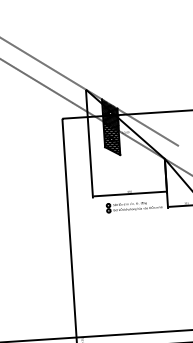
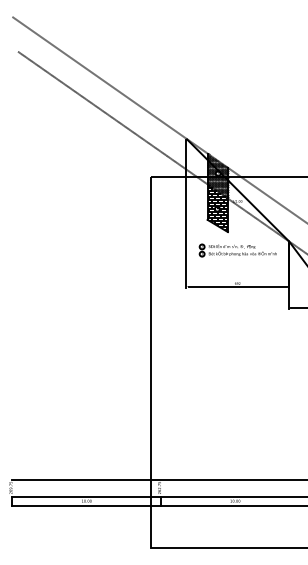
part: (134, 206) -> (237, 250), moved

